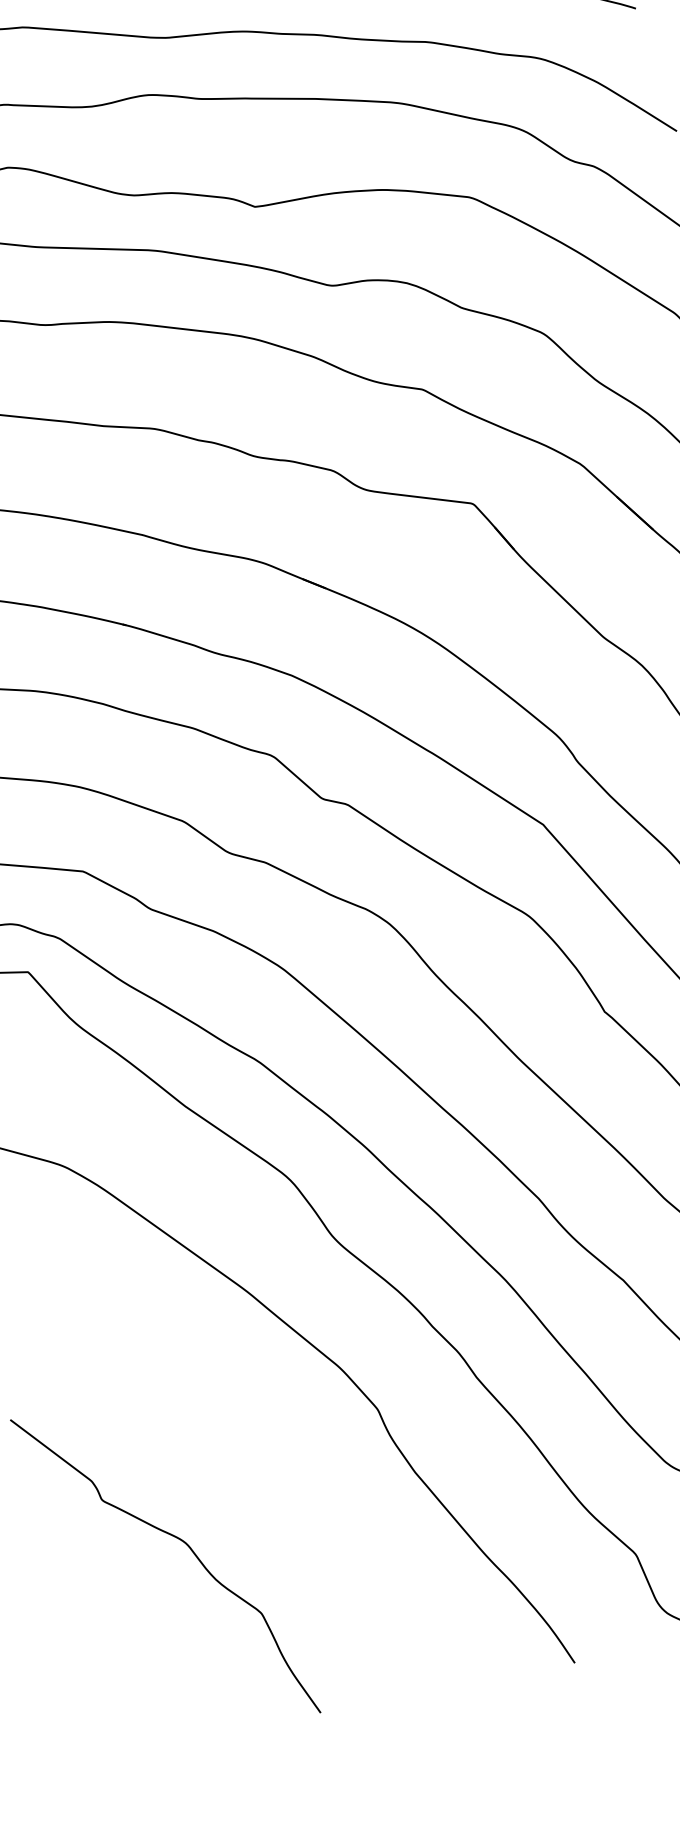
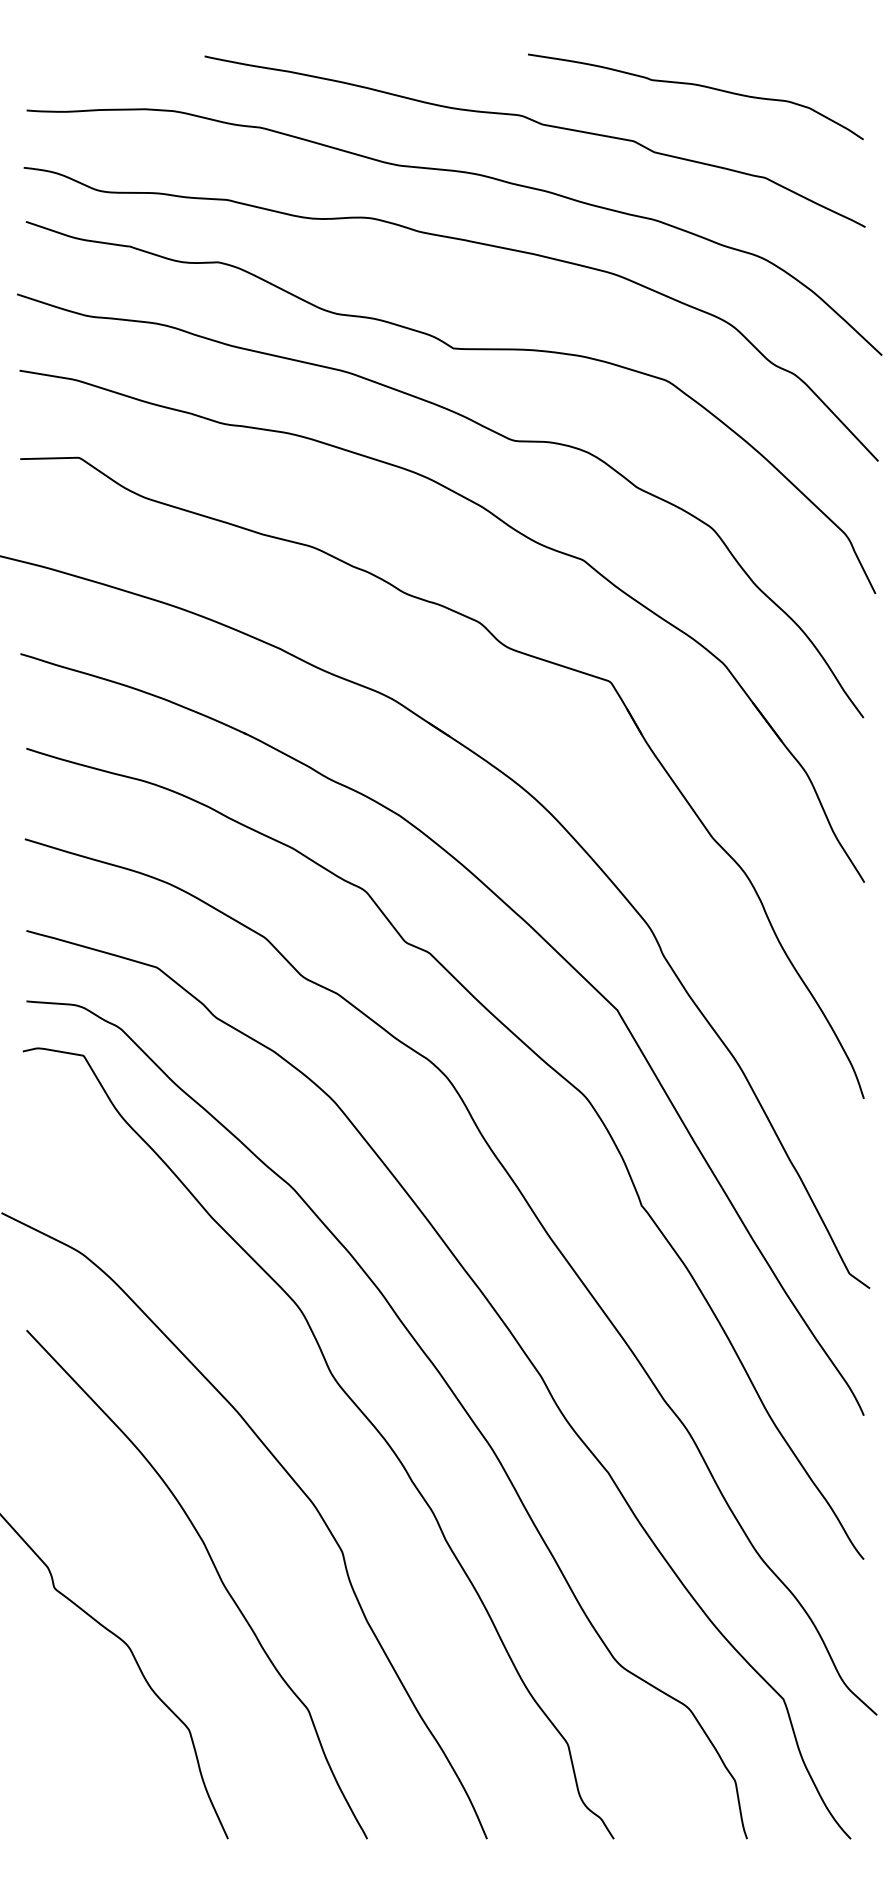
curve: (259, 1455) -> (217, 1574), added

